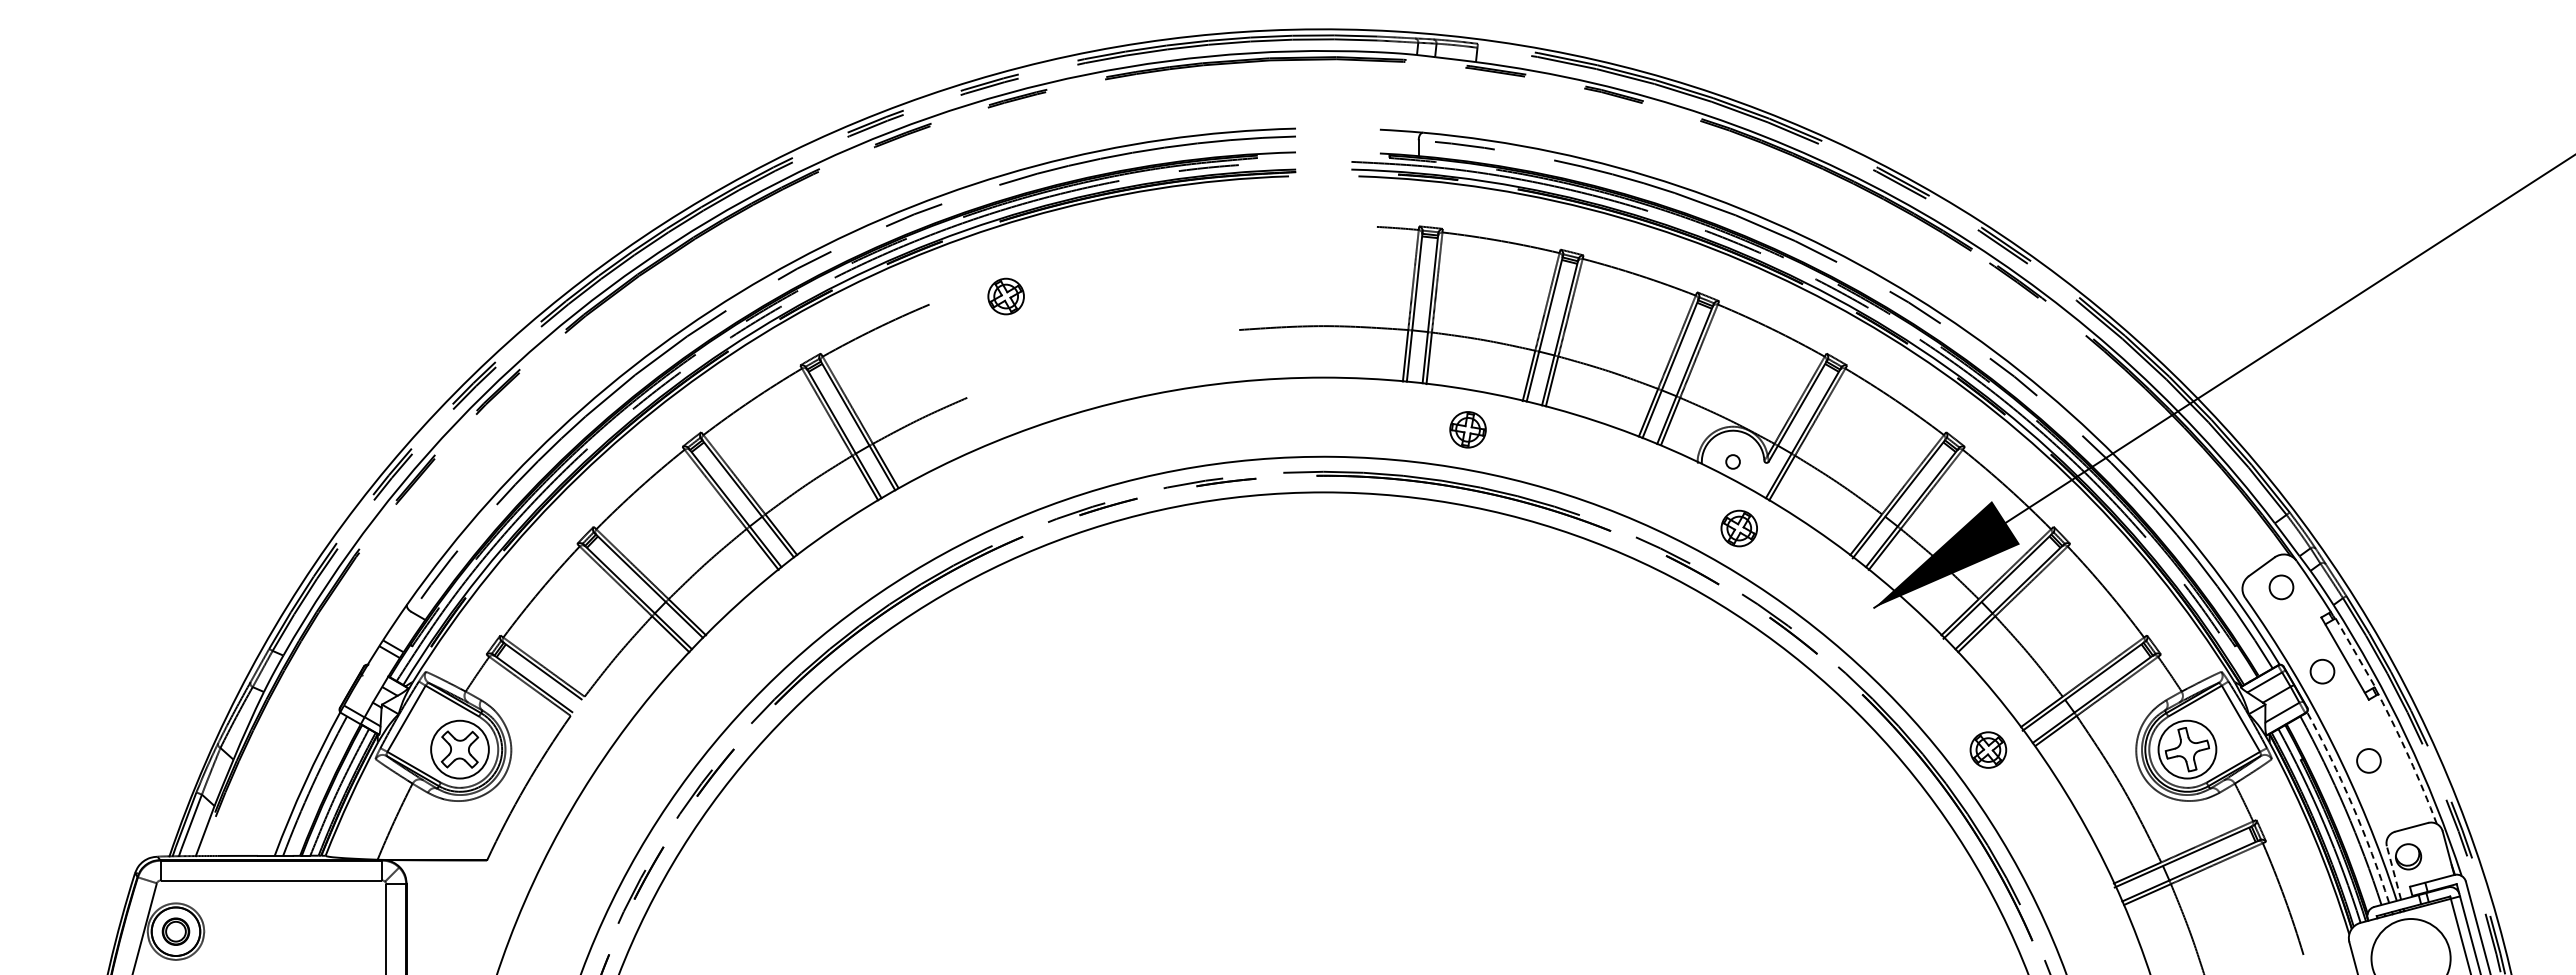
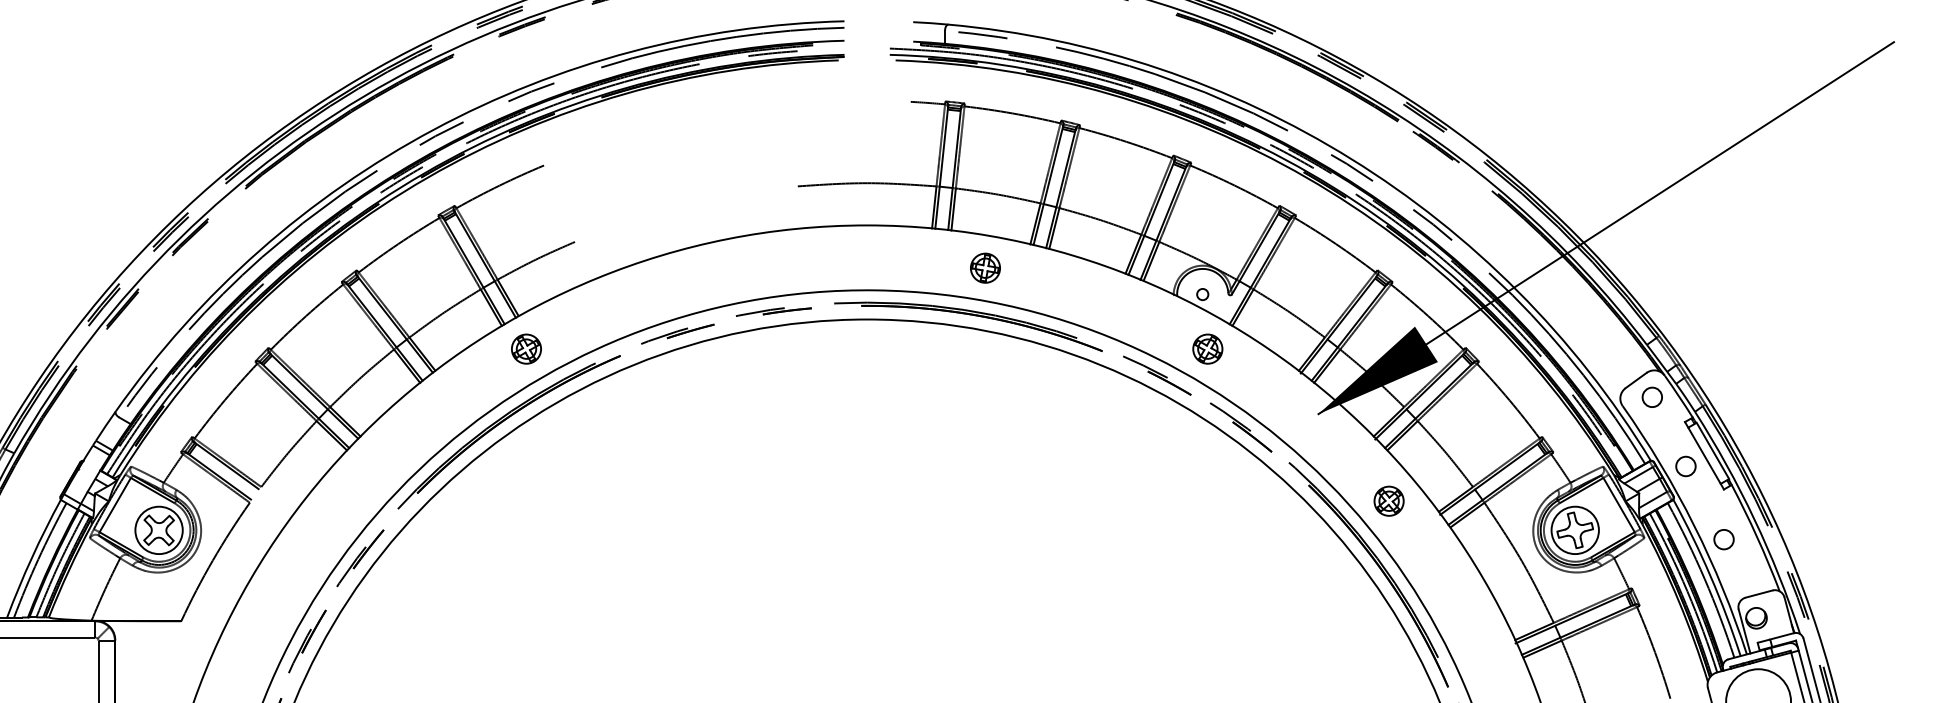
part: (1005, 296) -> (525, 349), moved
line: (2355, 652) -> (1713, 450), dashed -> solid
part: (1988, 749) -> (1389, 500), moved
arc: (2409, 758) -> (1757, 537), dashed -> solid
arc: (2352, 805) -> (1710, 576), dashed -> solid
line: (2394, 873) -> (1744, 631), dashed -> solid

